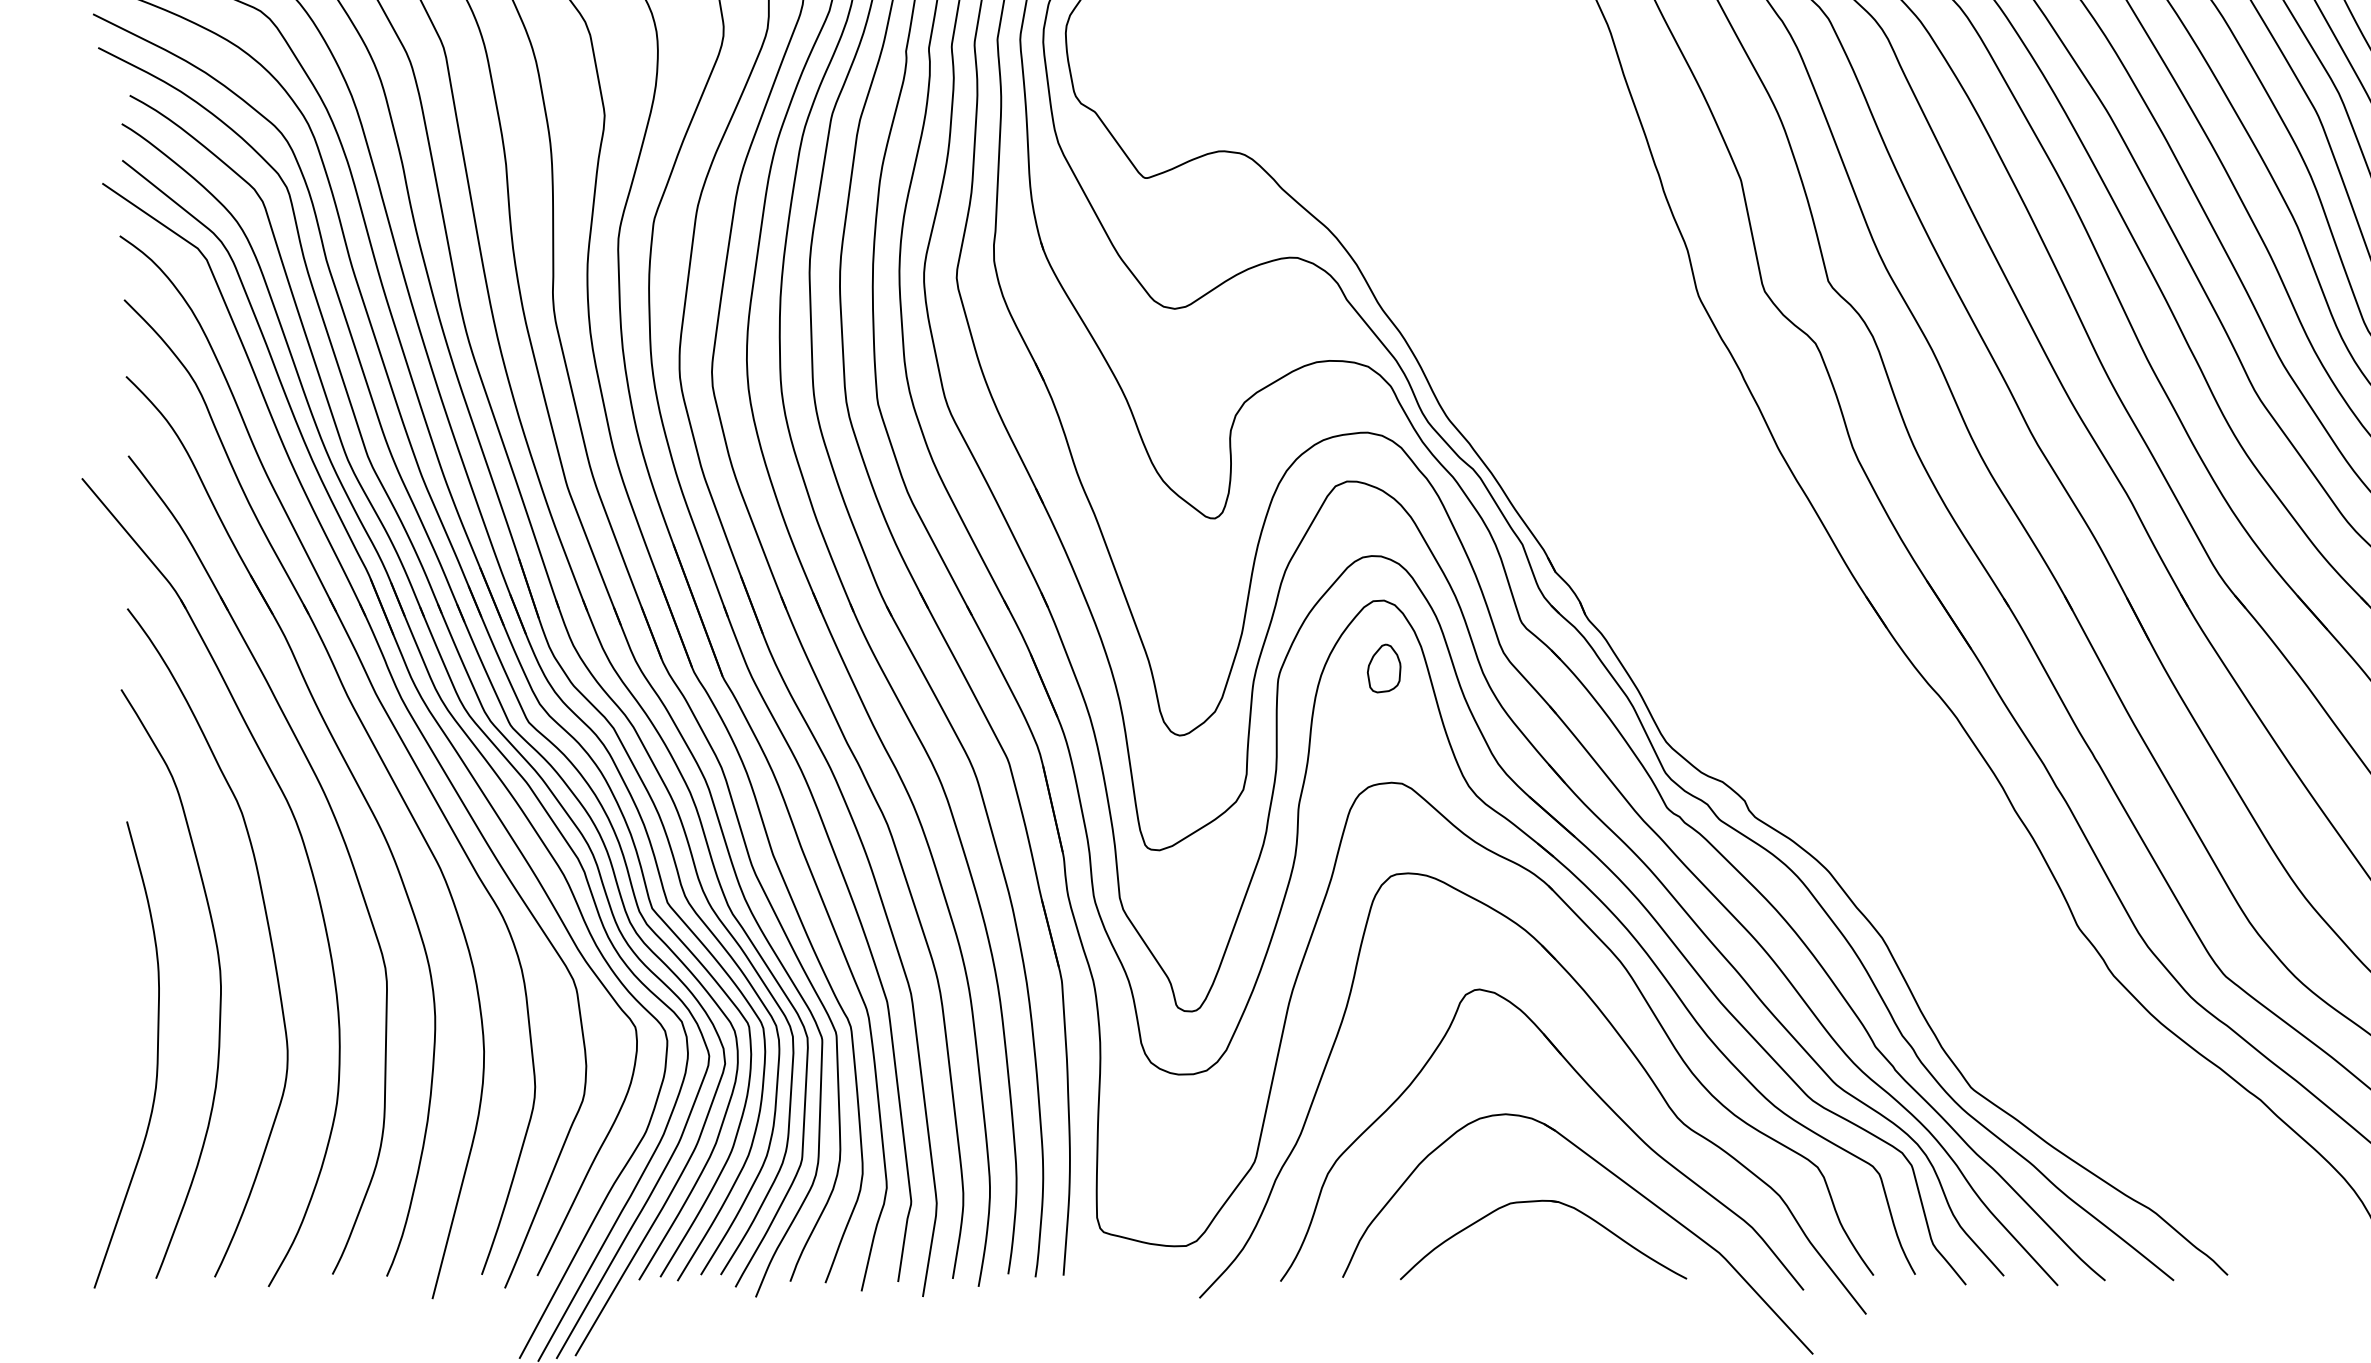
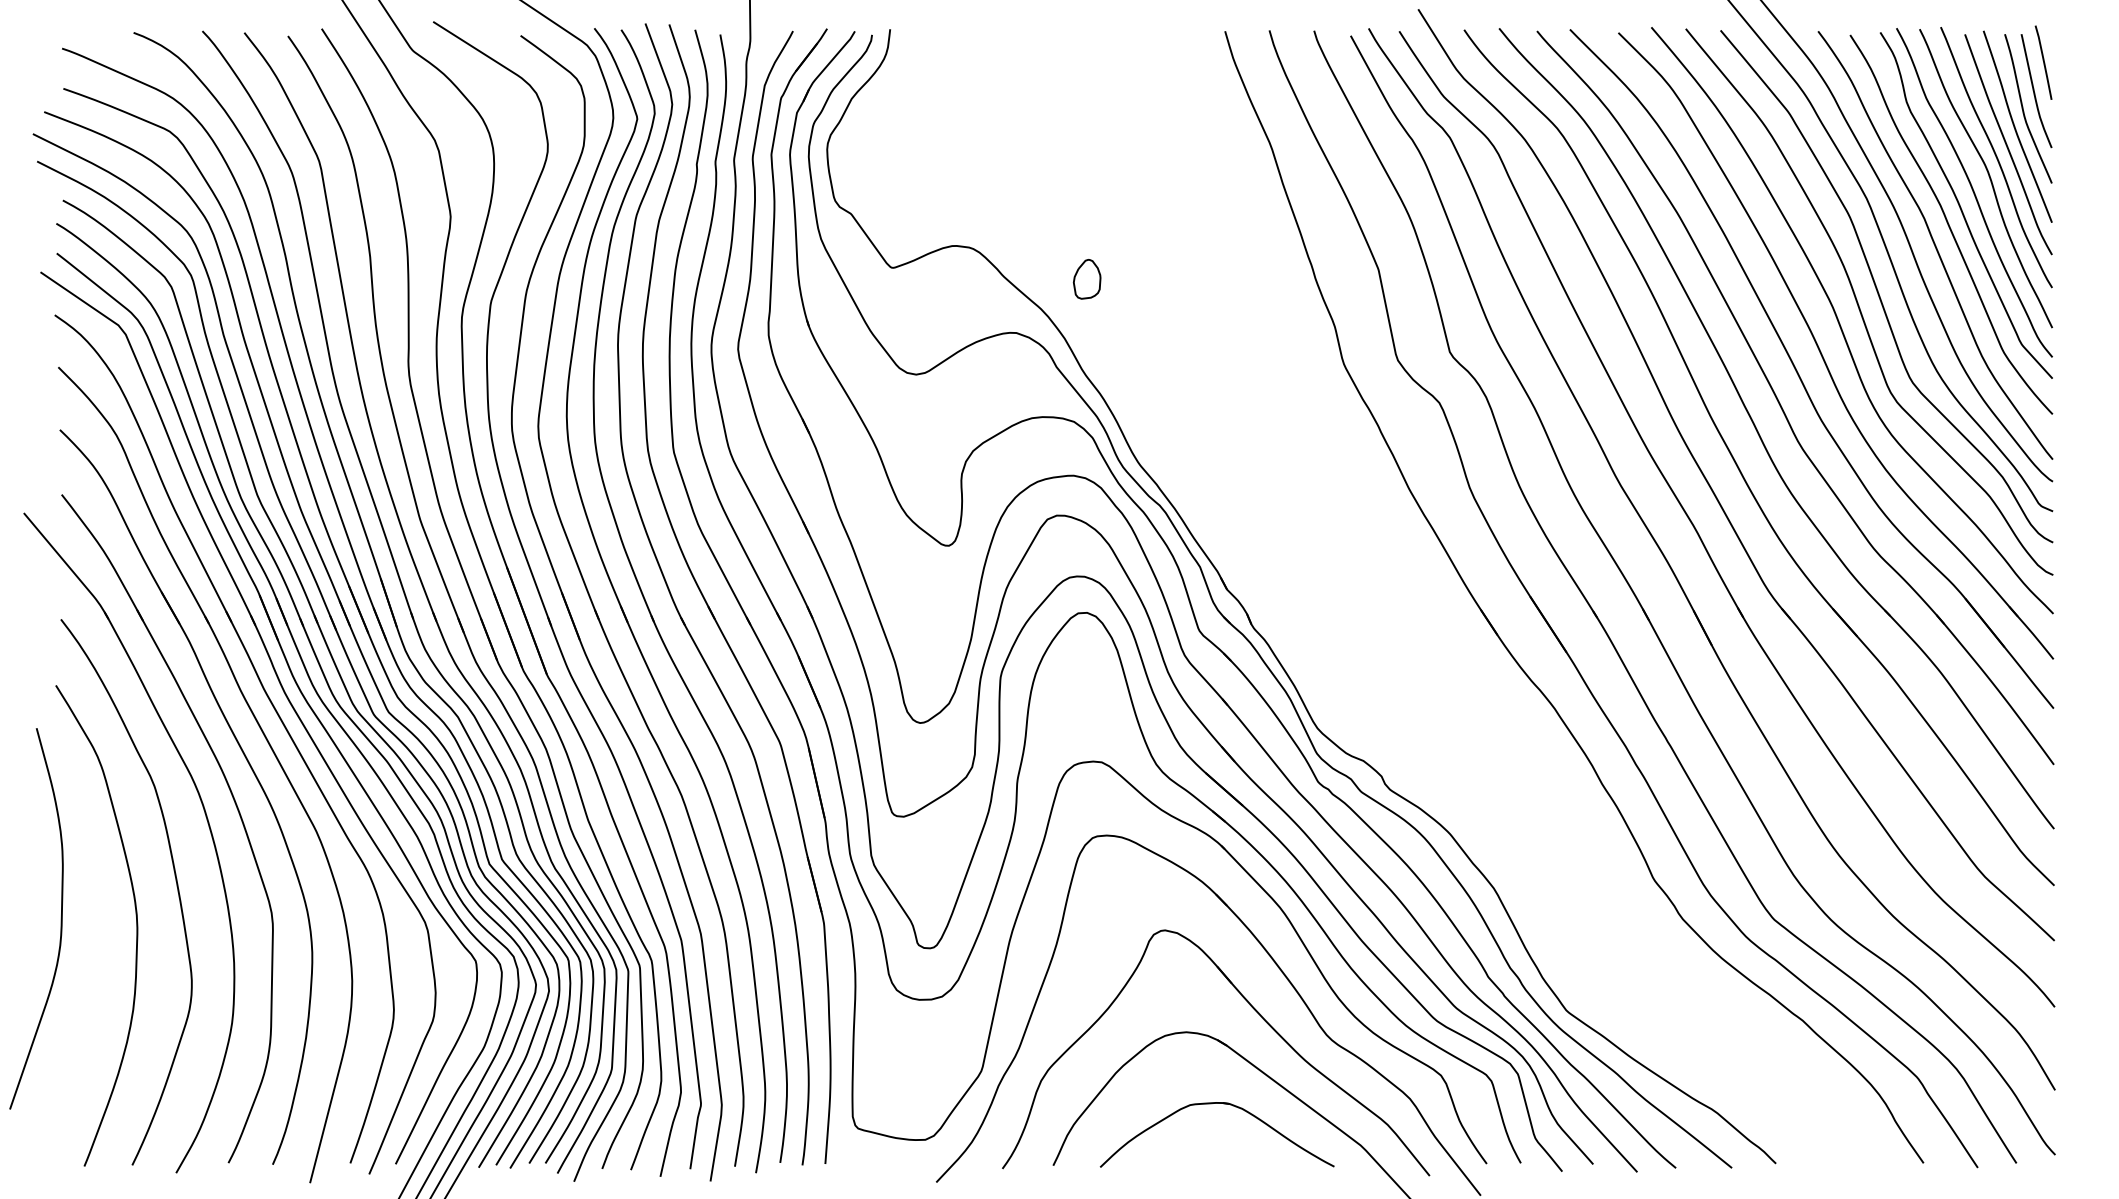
part: (1383, 668) -> (1086, 279), moved
curve: (156, 1054) -> (60, 918), moved

